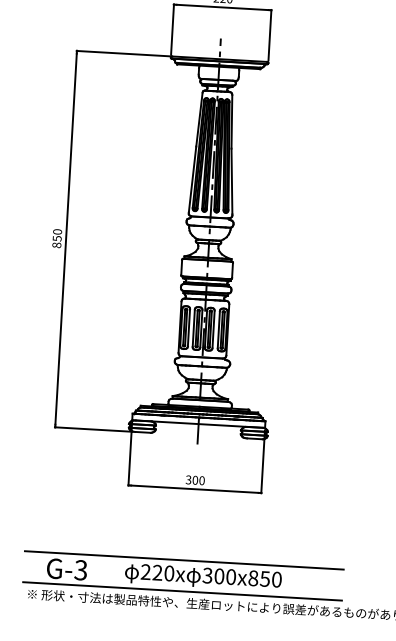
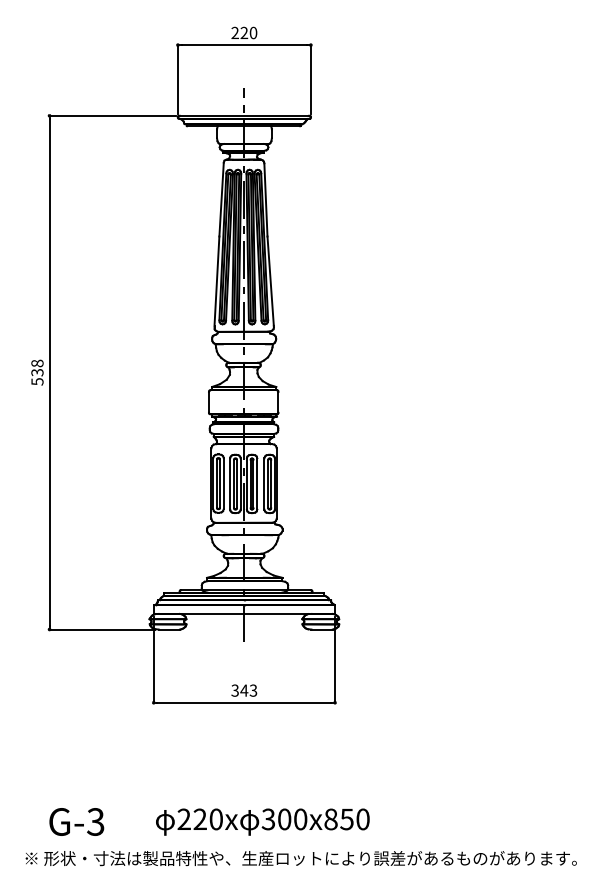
text: (57, 238) -> (37, 372), 850 -> 538
text: (198, 480) -> (248, 690), 300 -> 343
line: (184, 560) -> (235, 800), removed
line: (182, 591) -> (235, 842), removed

